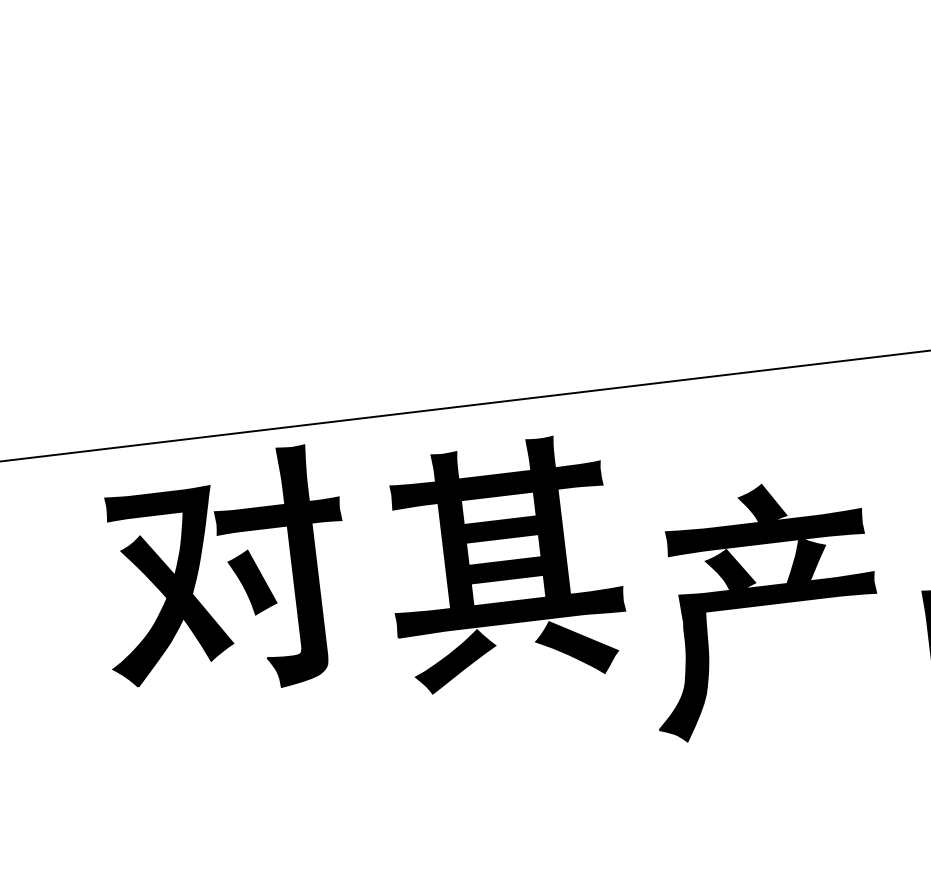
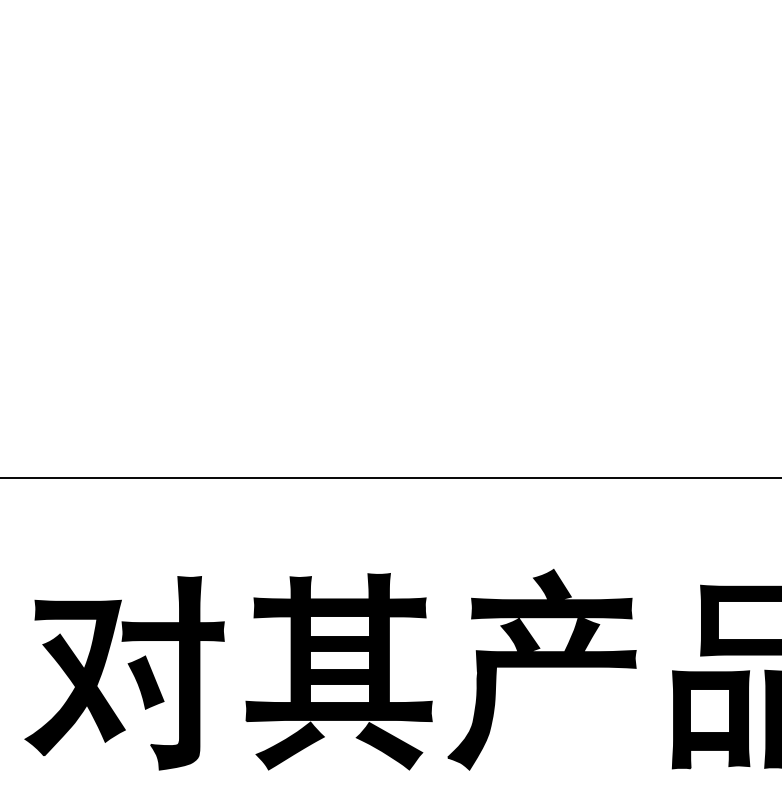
part: (503, 563) -> (338, 671), moved
part: (231, 568) -> (130, 669), moved

